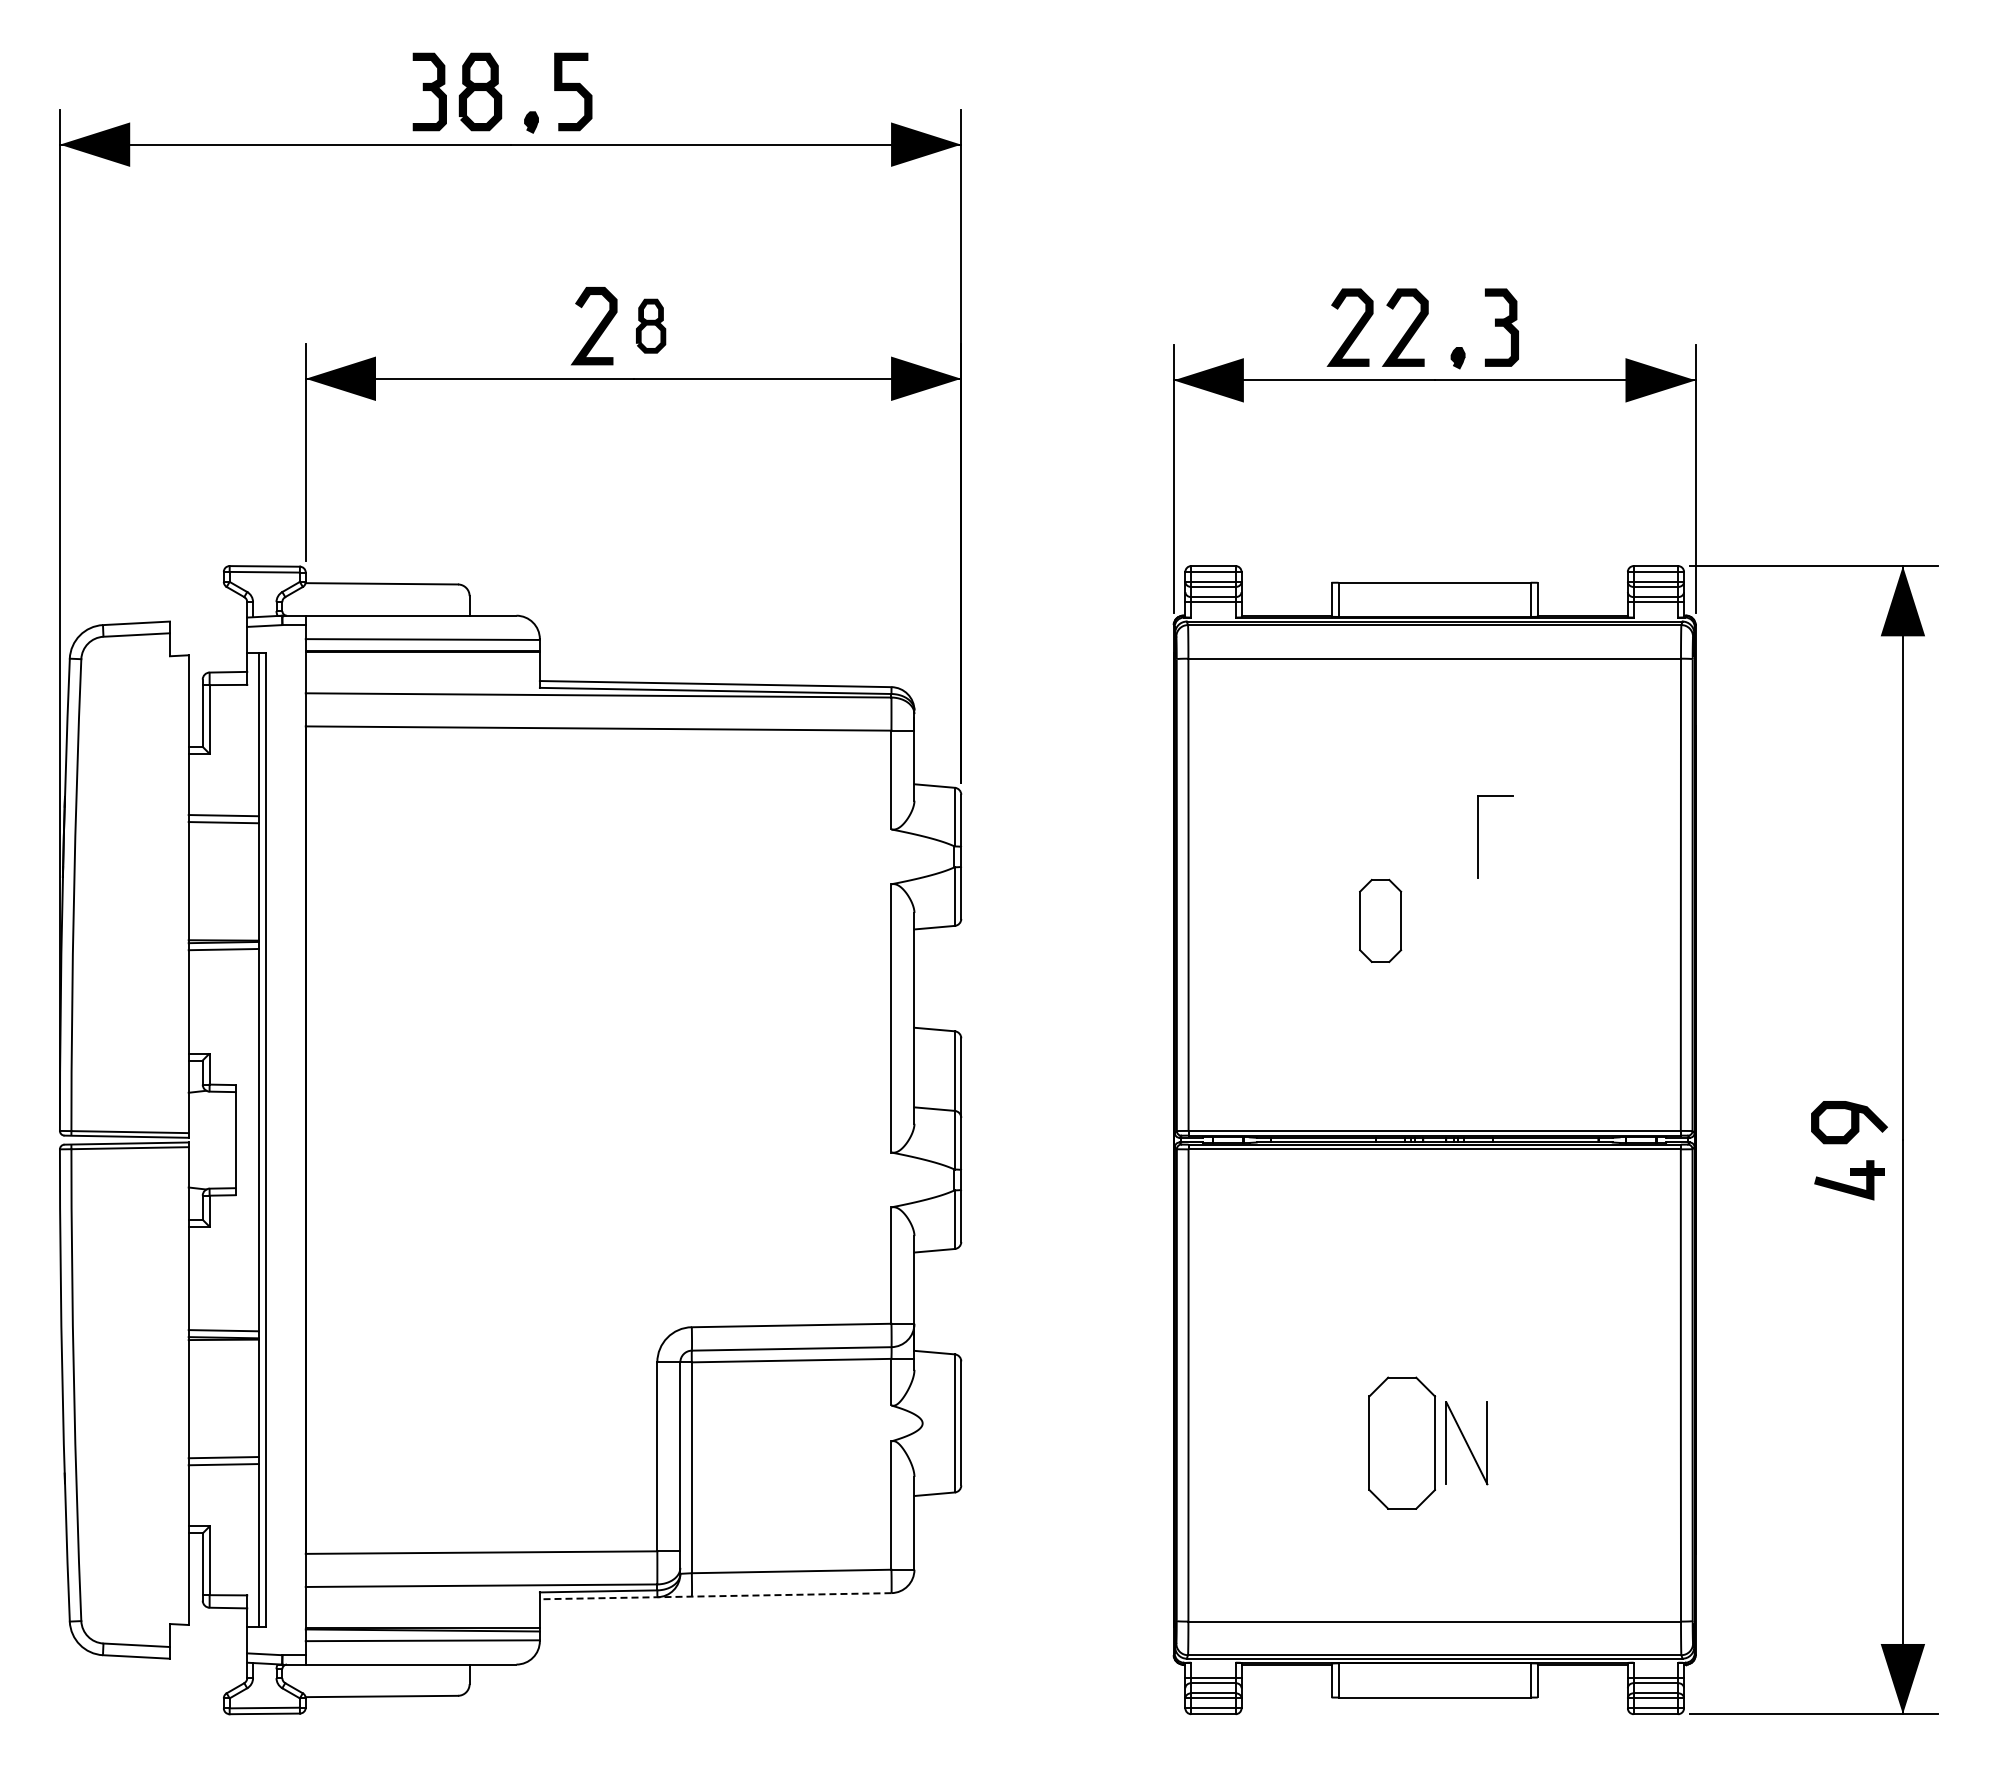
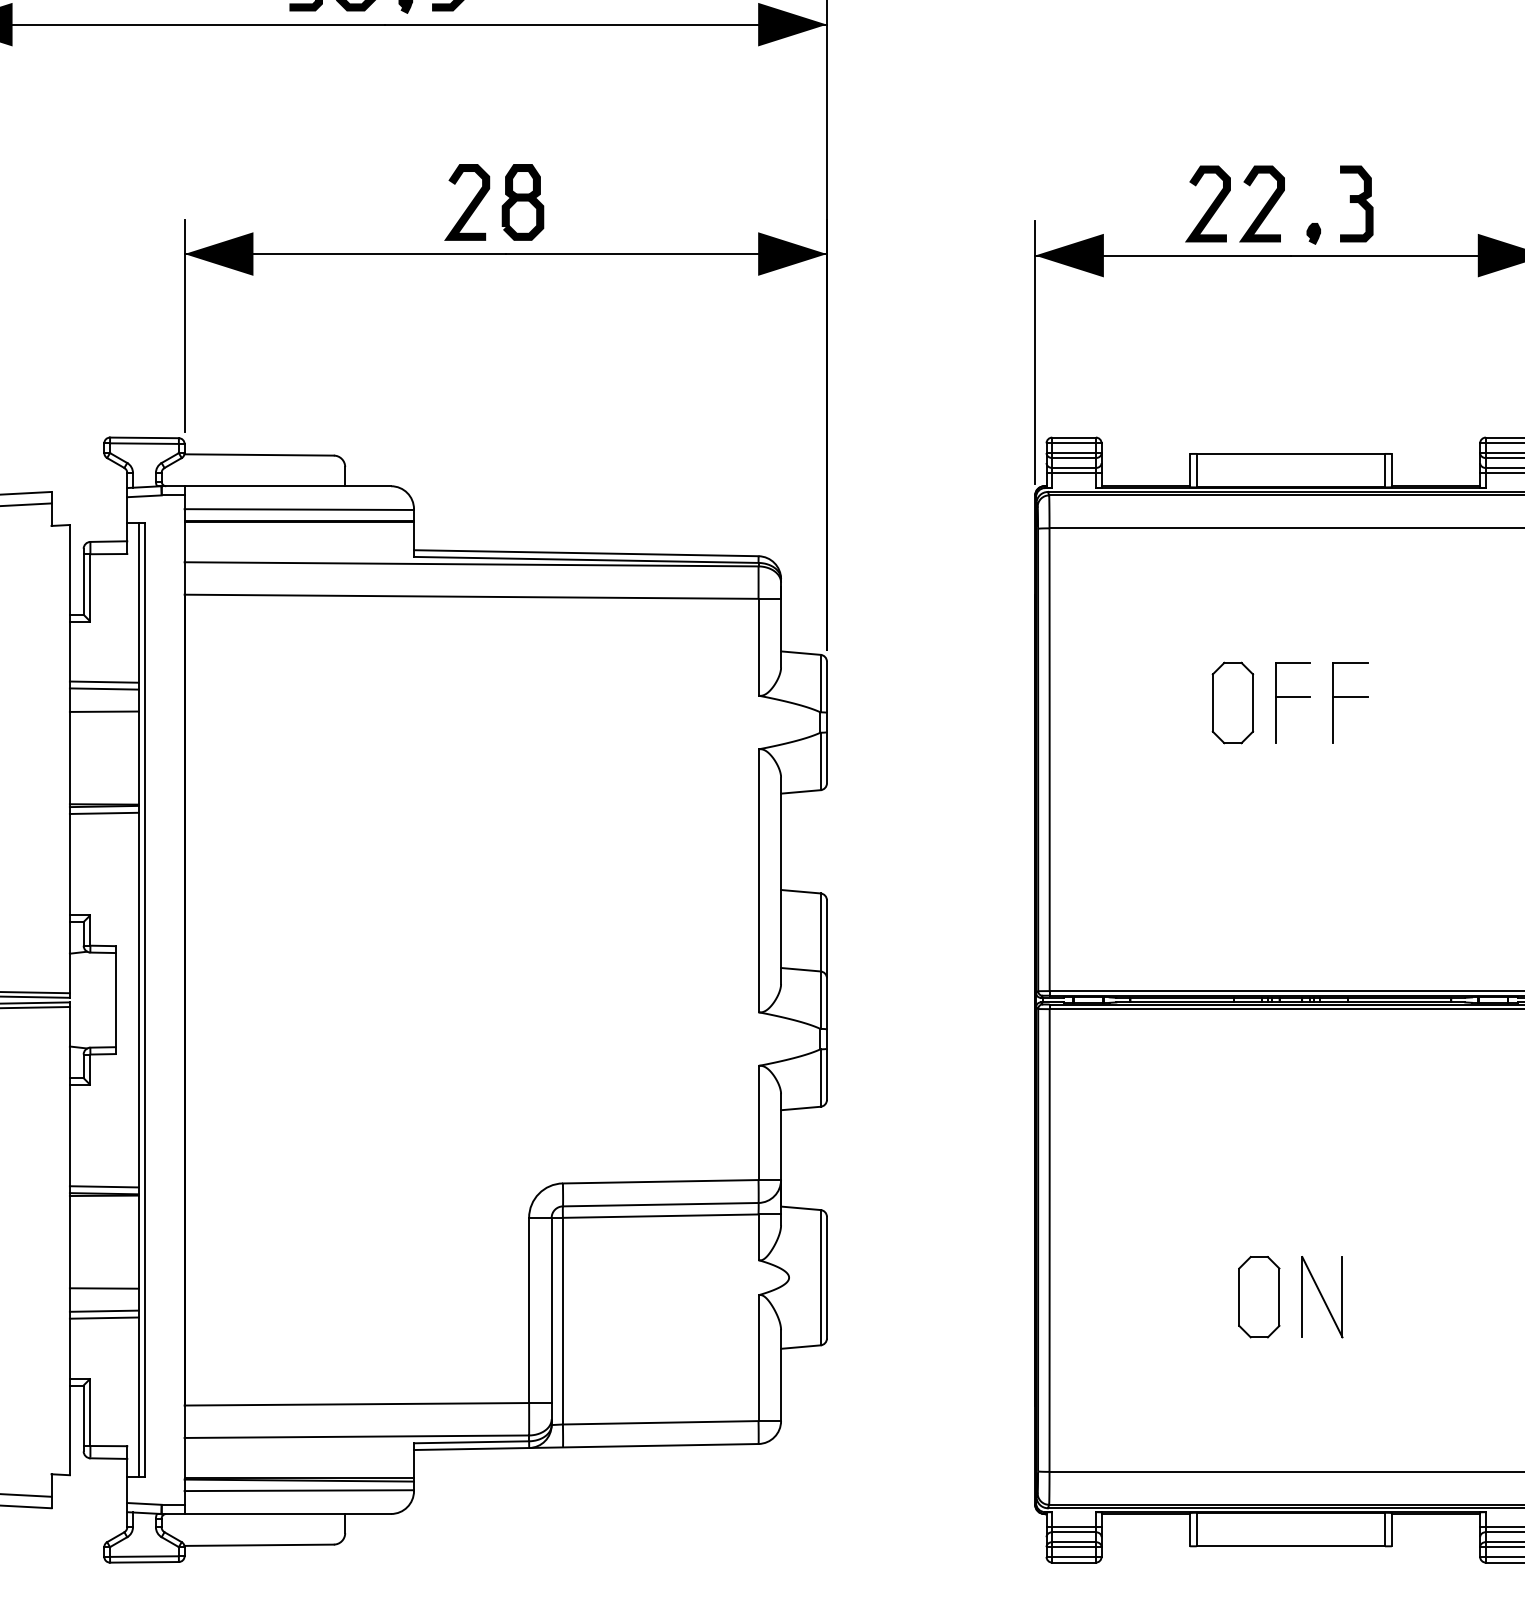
part: (650, 326) -> (522, 202), size x1.43
line: (1495, 831) -> (1350, 697), added
part: (1436, 836) -> (1292, 702), added
line: (223, 845) -> (104, 711), added
part: (1380, 920) -> (1232, 702), moved
line: (223, 1434) -> (104, 1288), added
part: (1402, 1443) -> (1259, 1297), size x0.62
line: (715, 1596) -> (586, 1447), dashed -> solid

